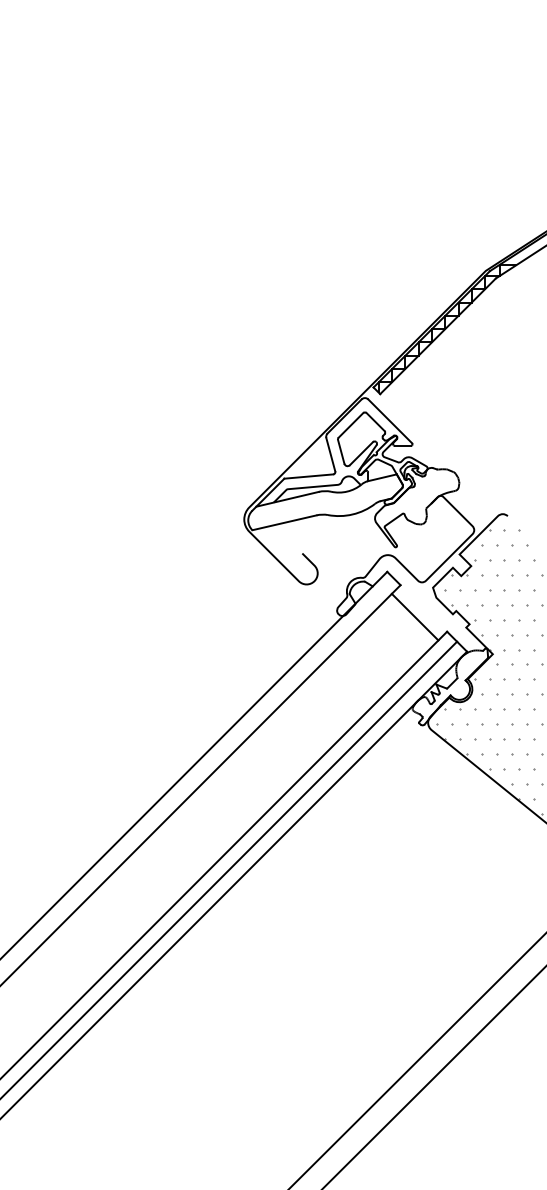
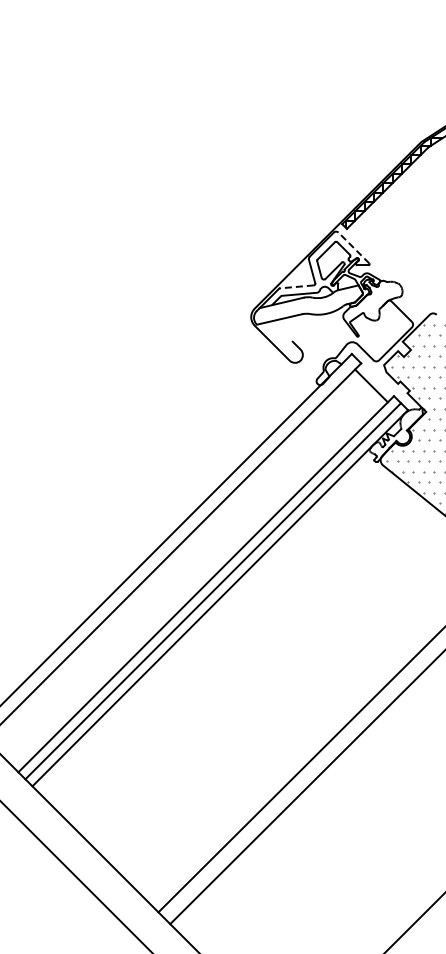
line: (389, 421) -> (353, 248), solid -> dashed
line: (308, 475) -> (296, 286), solid -> dashed

